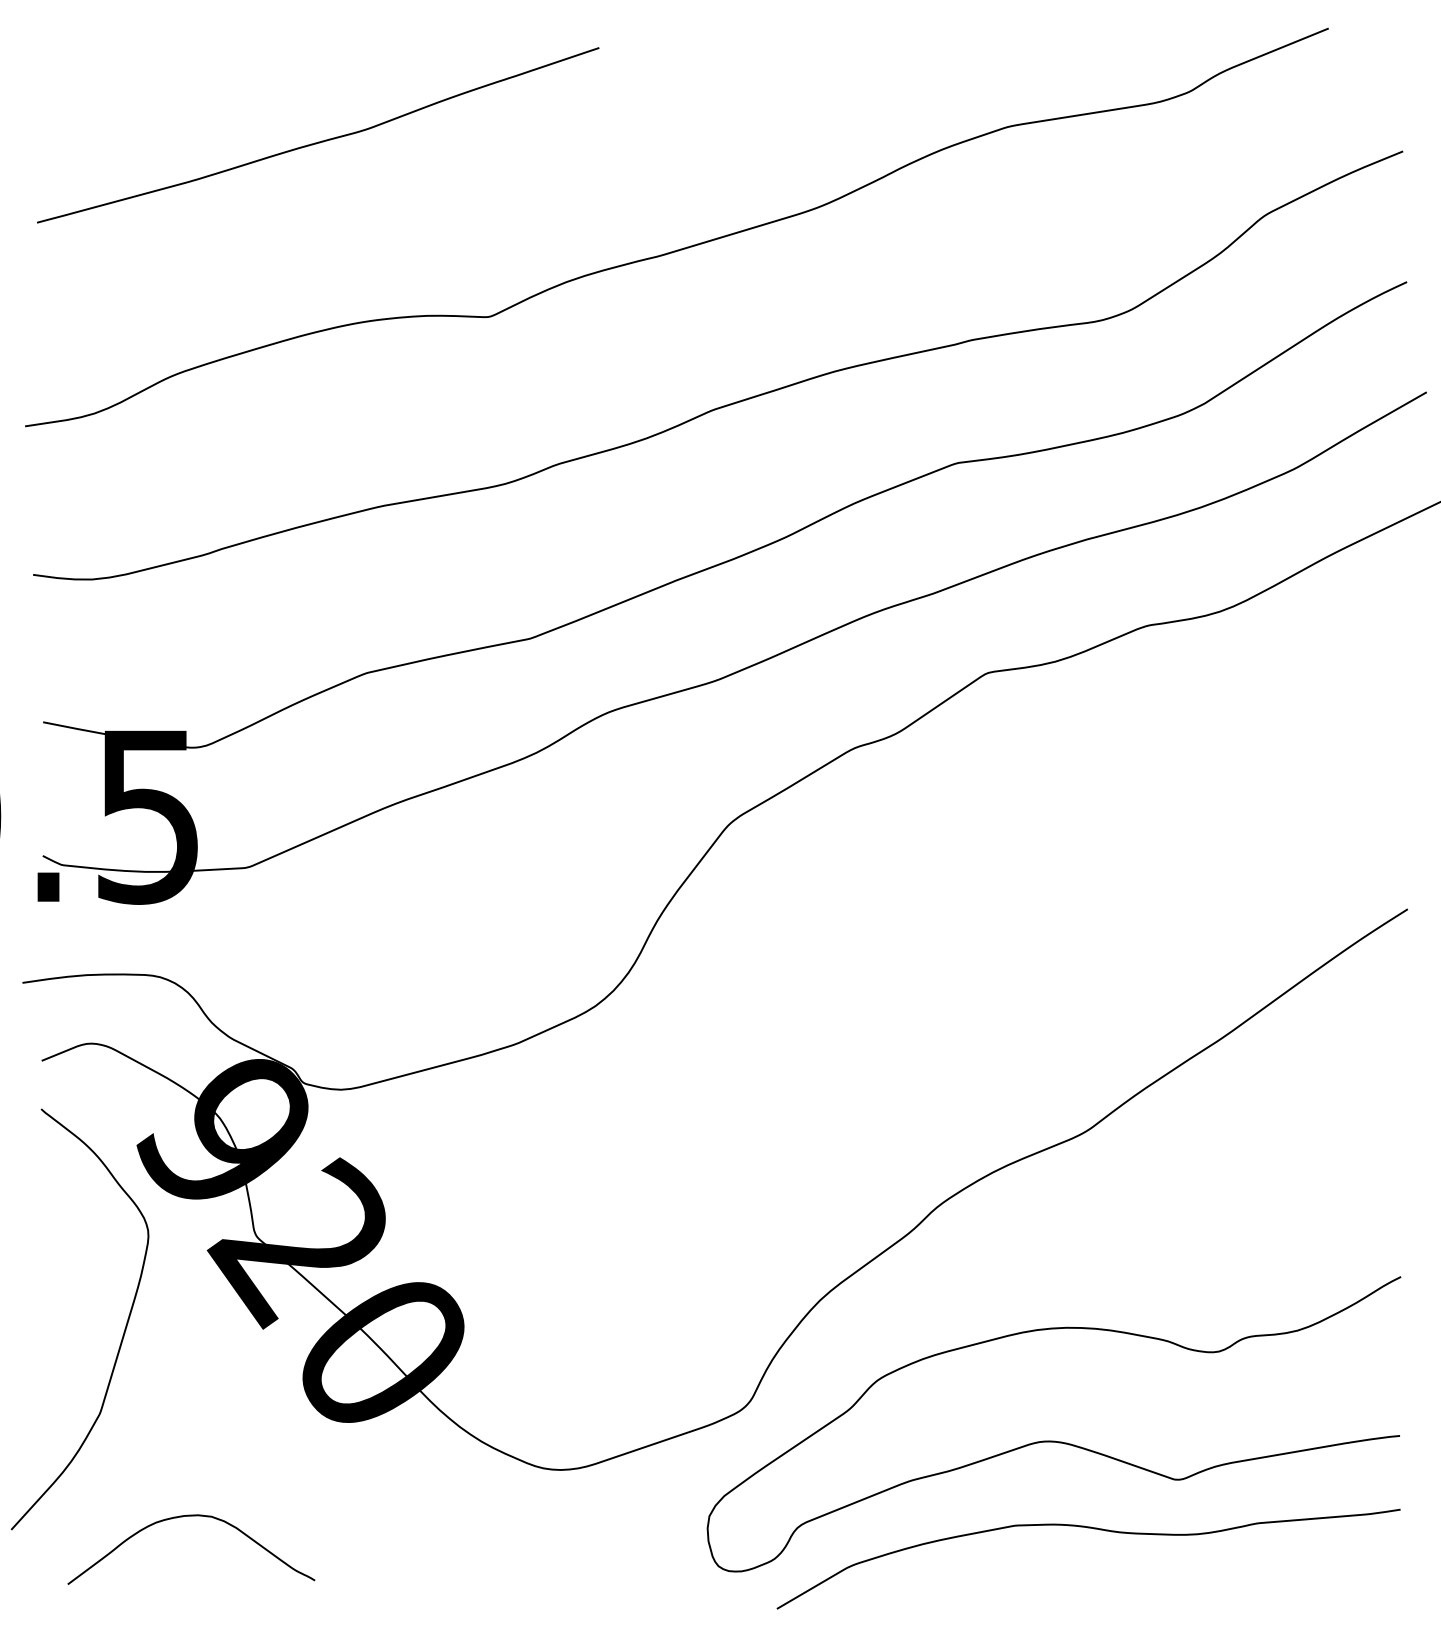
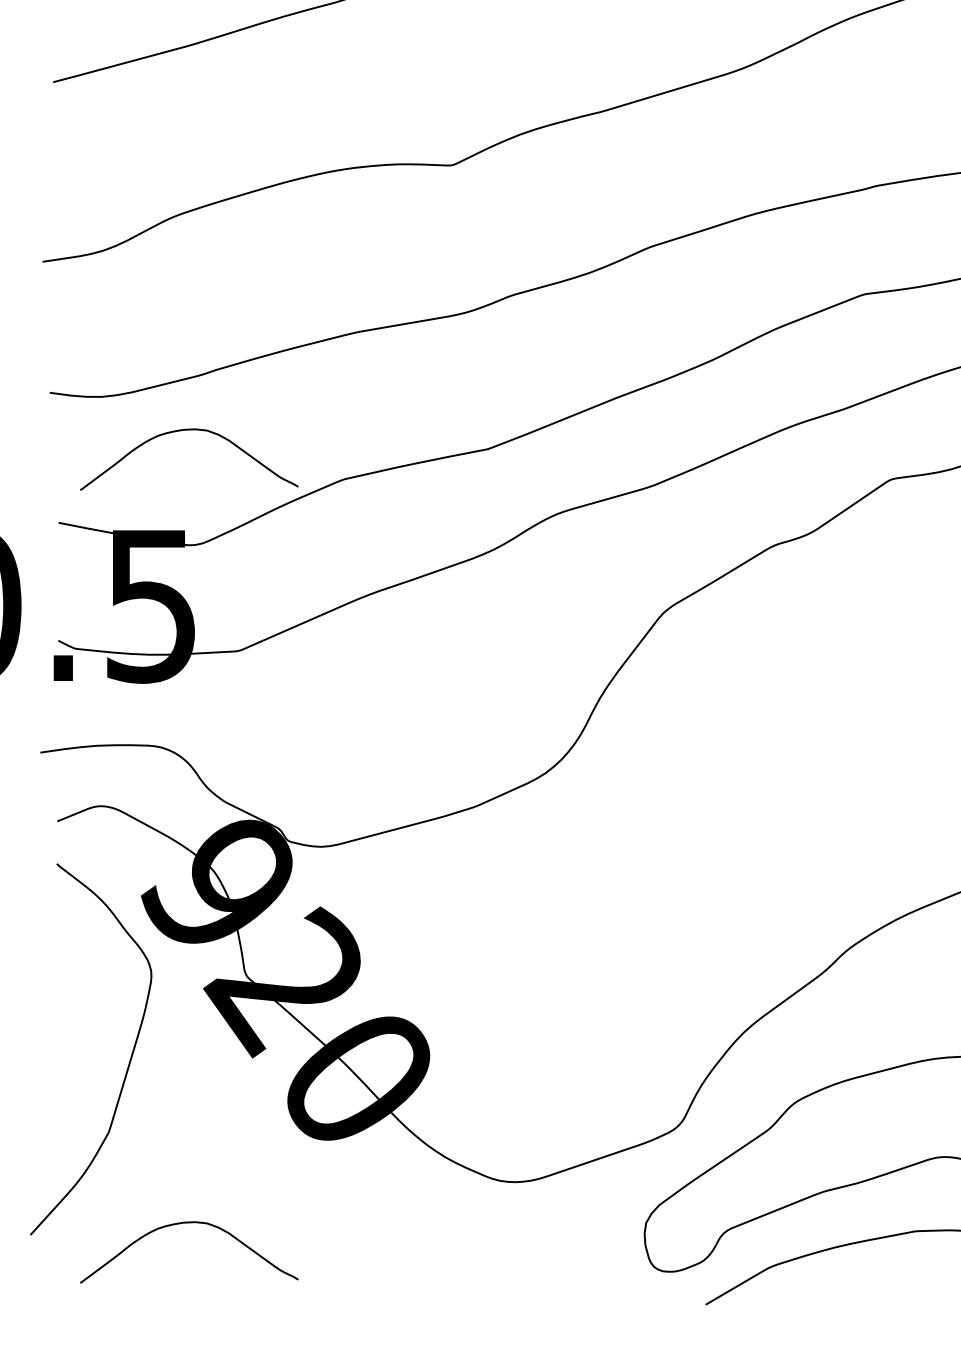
curve: (191, 617) -> (189, 430), added

